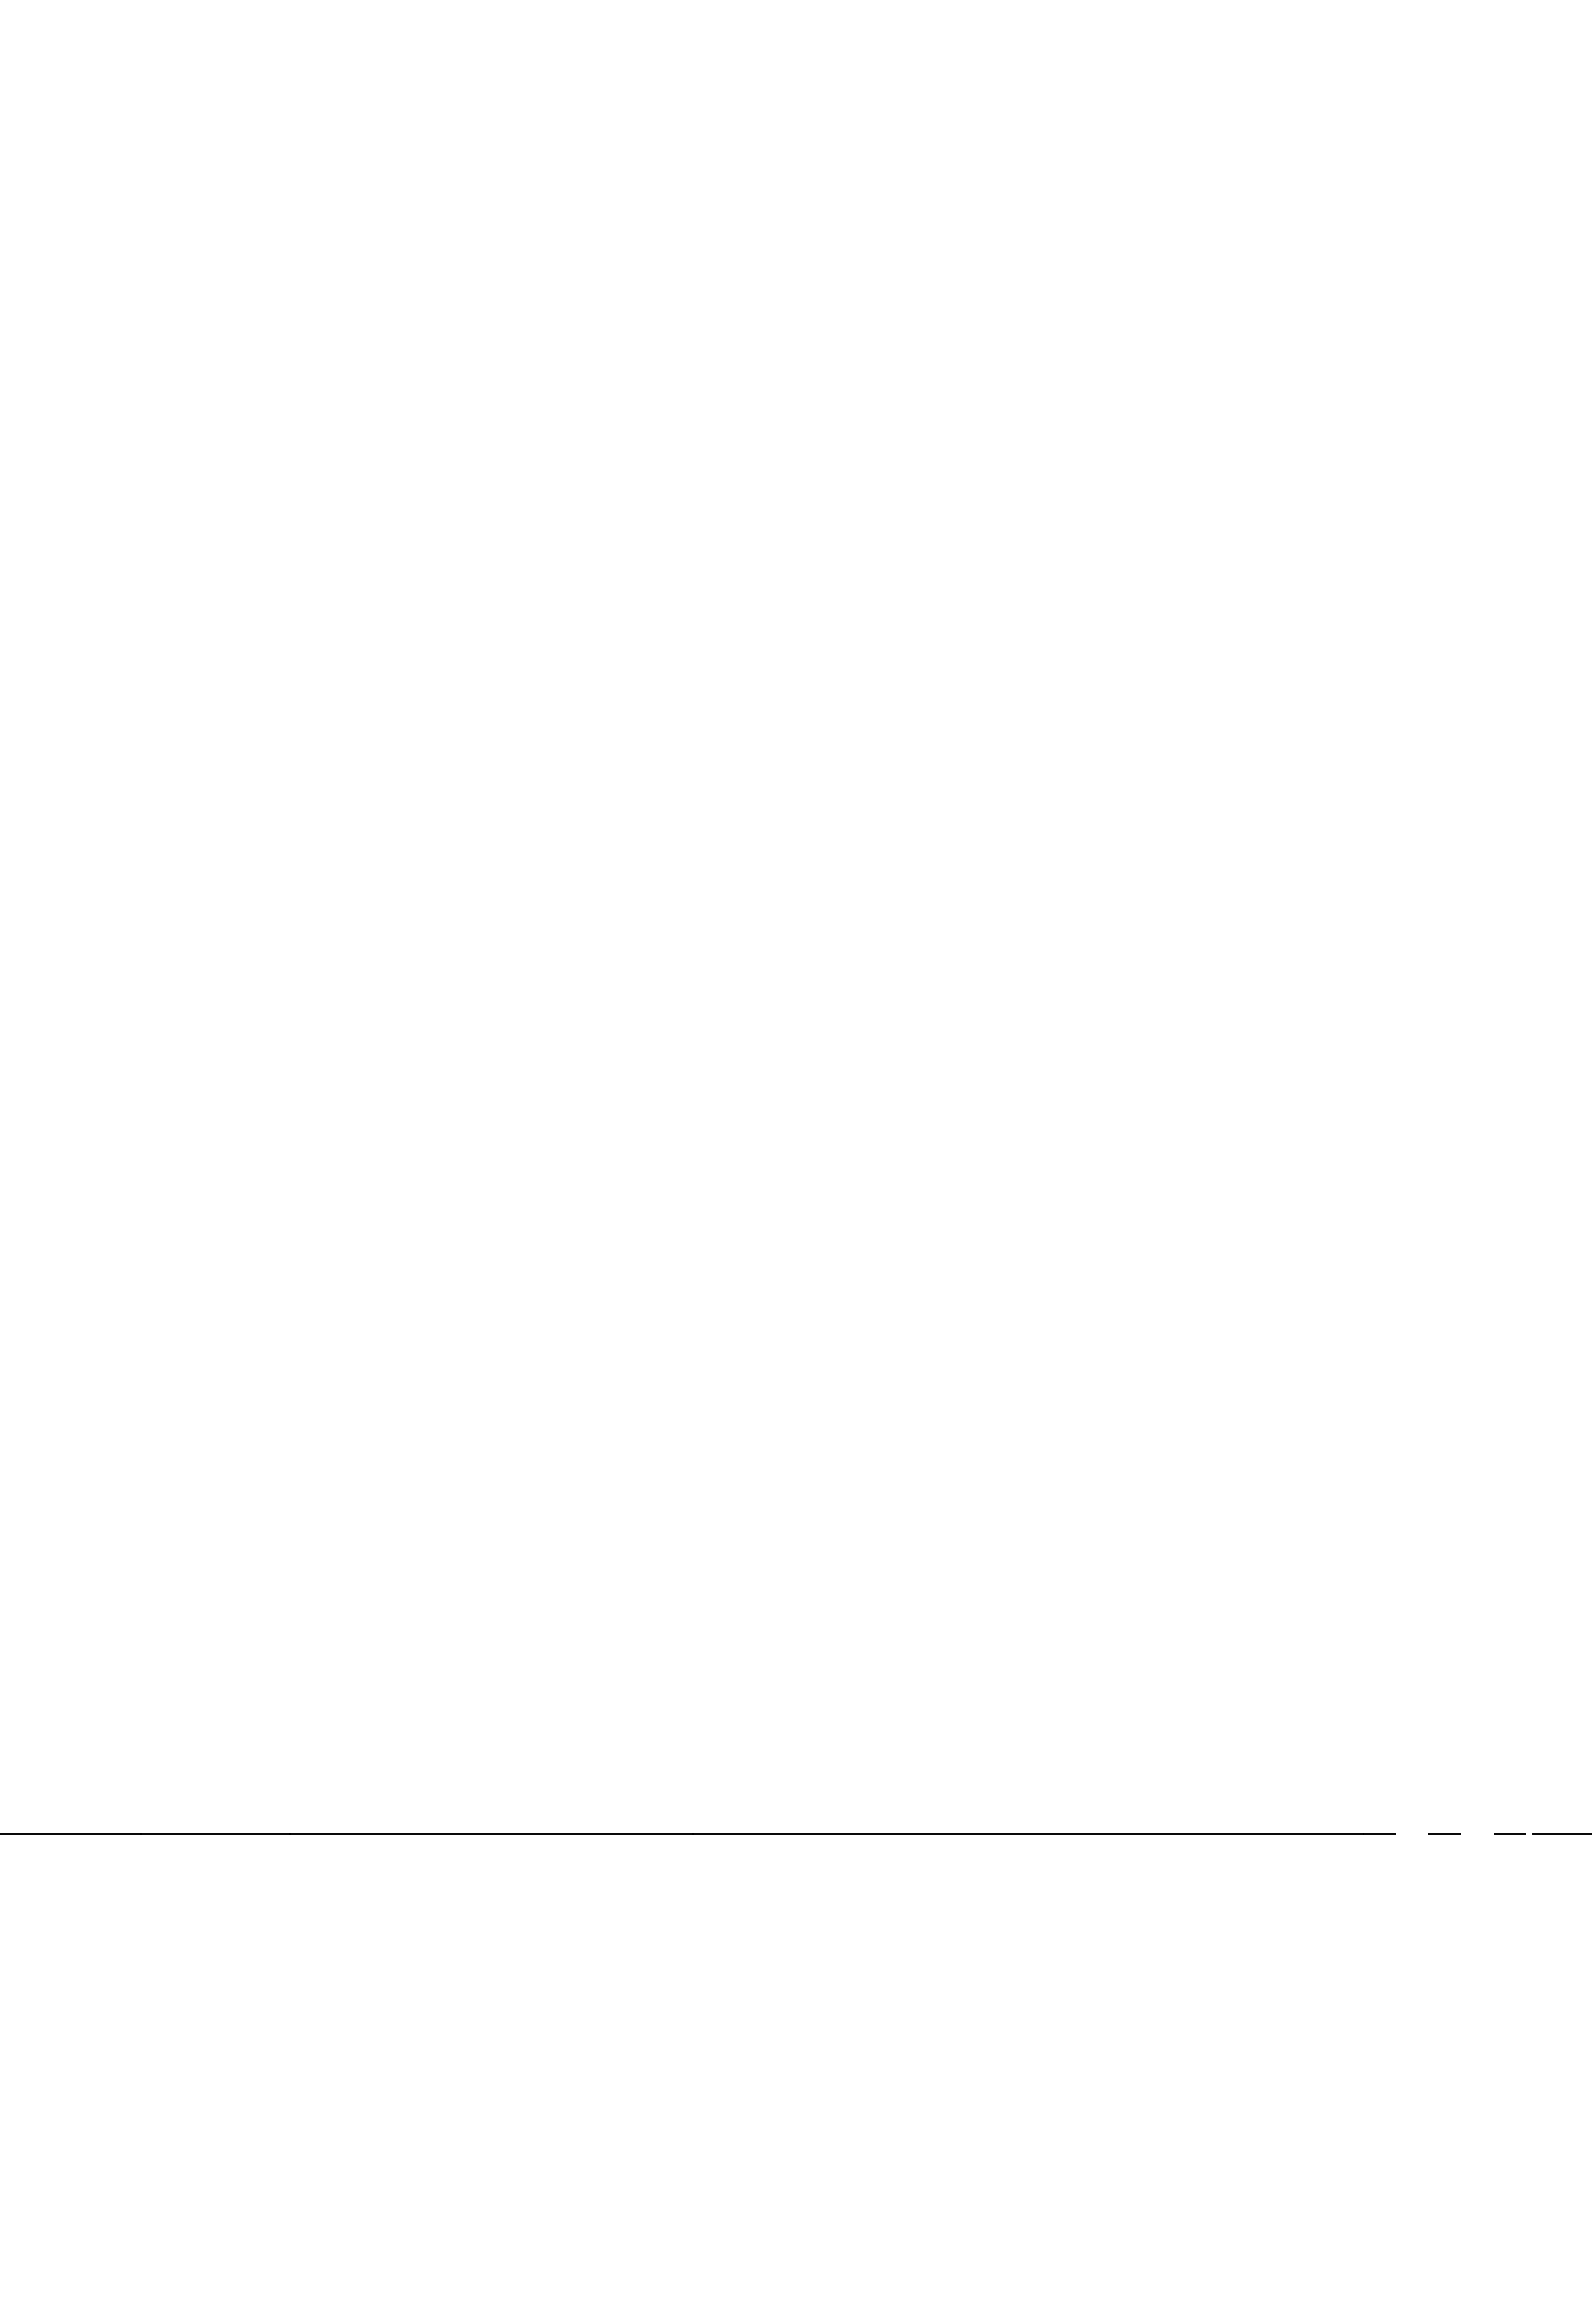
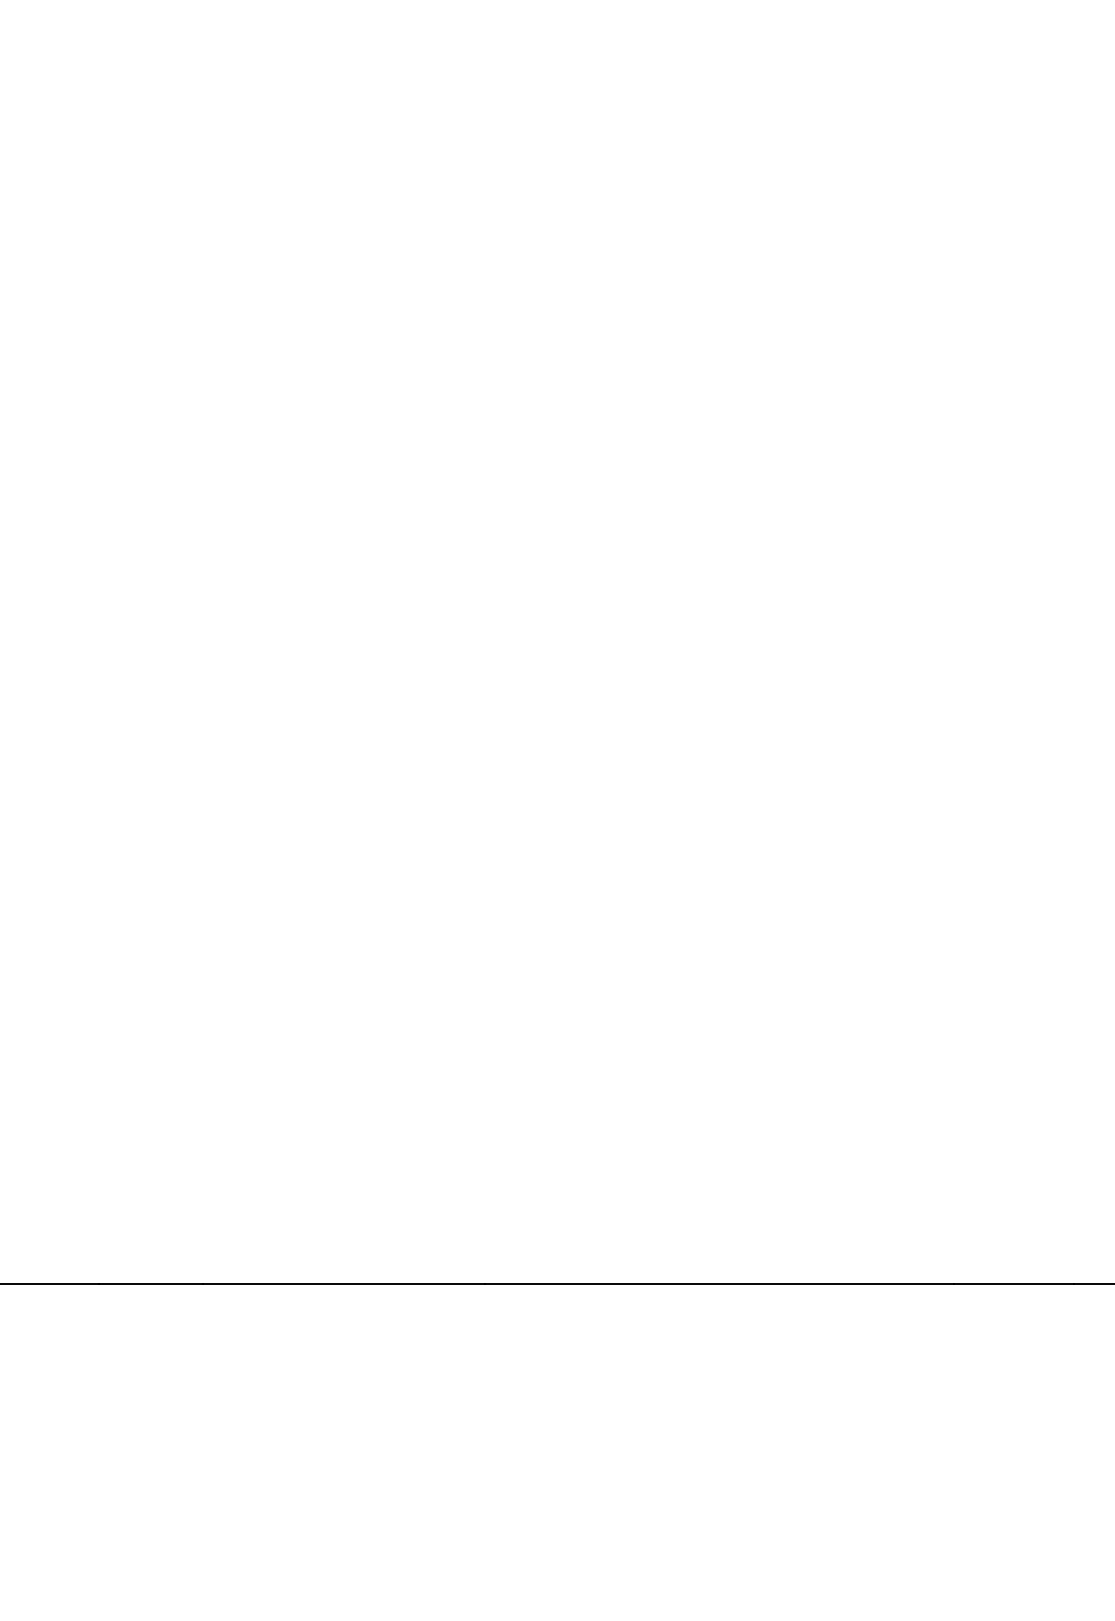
line: (1448, 1834) -> (1014, 1284), dashed -> solid

